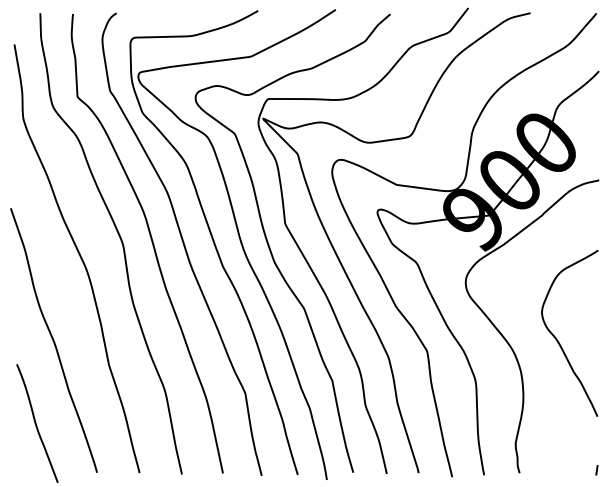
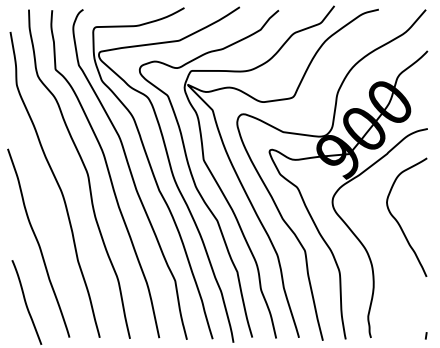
curve: (558, 340) -> (398, 222), moved

